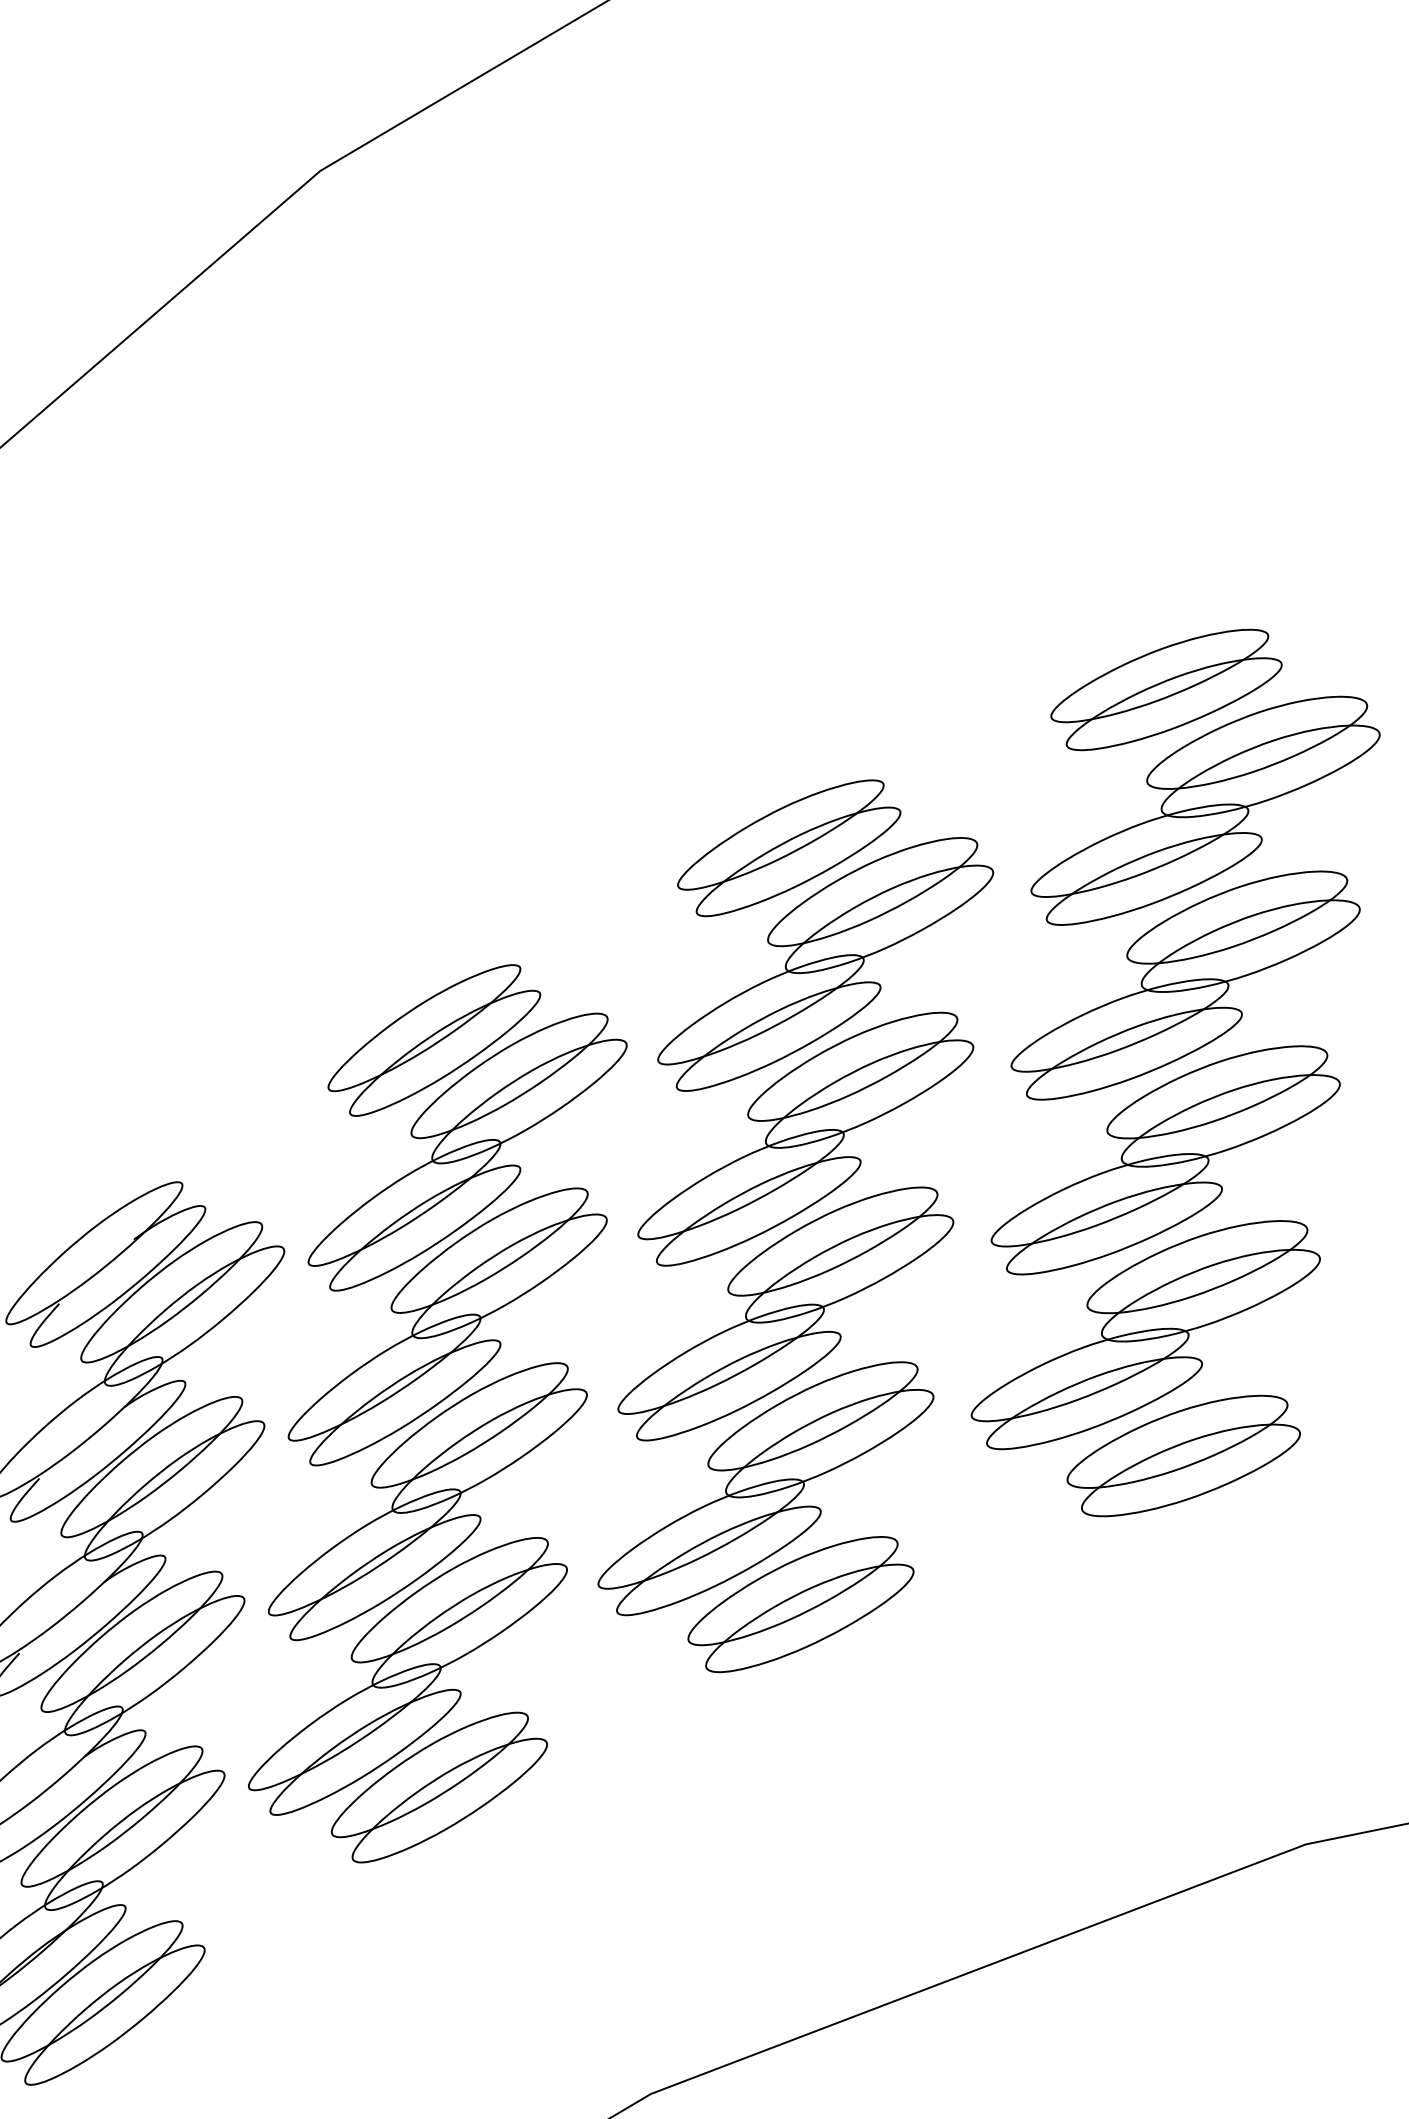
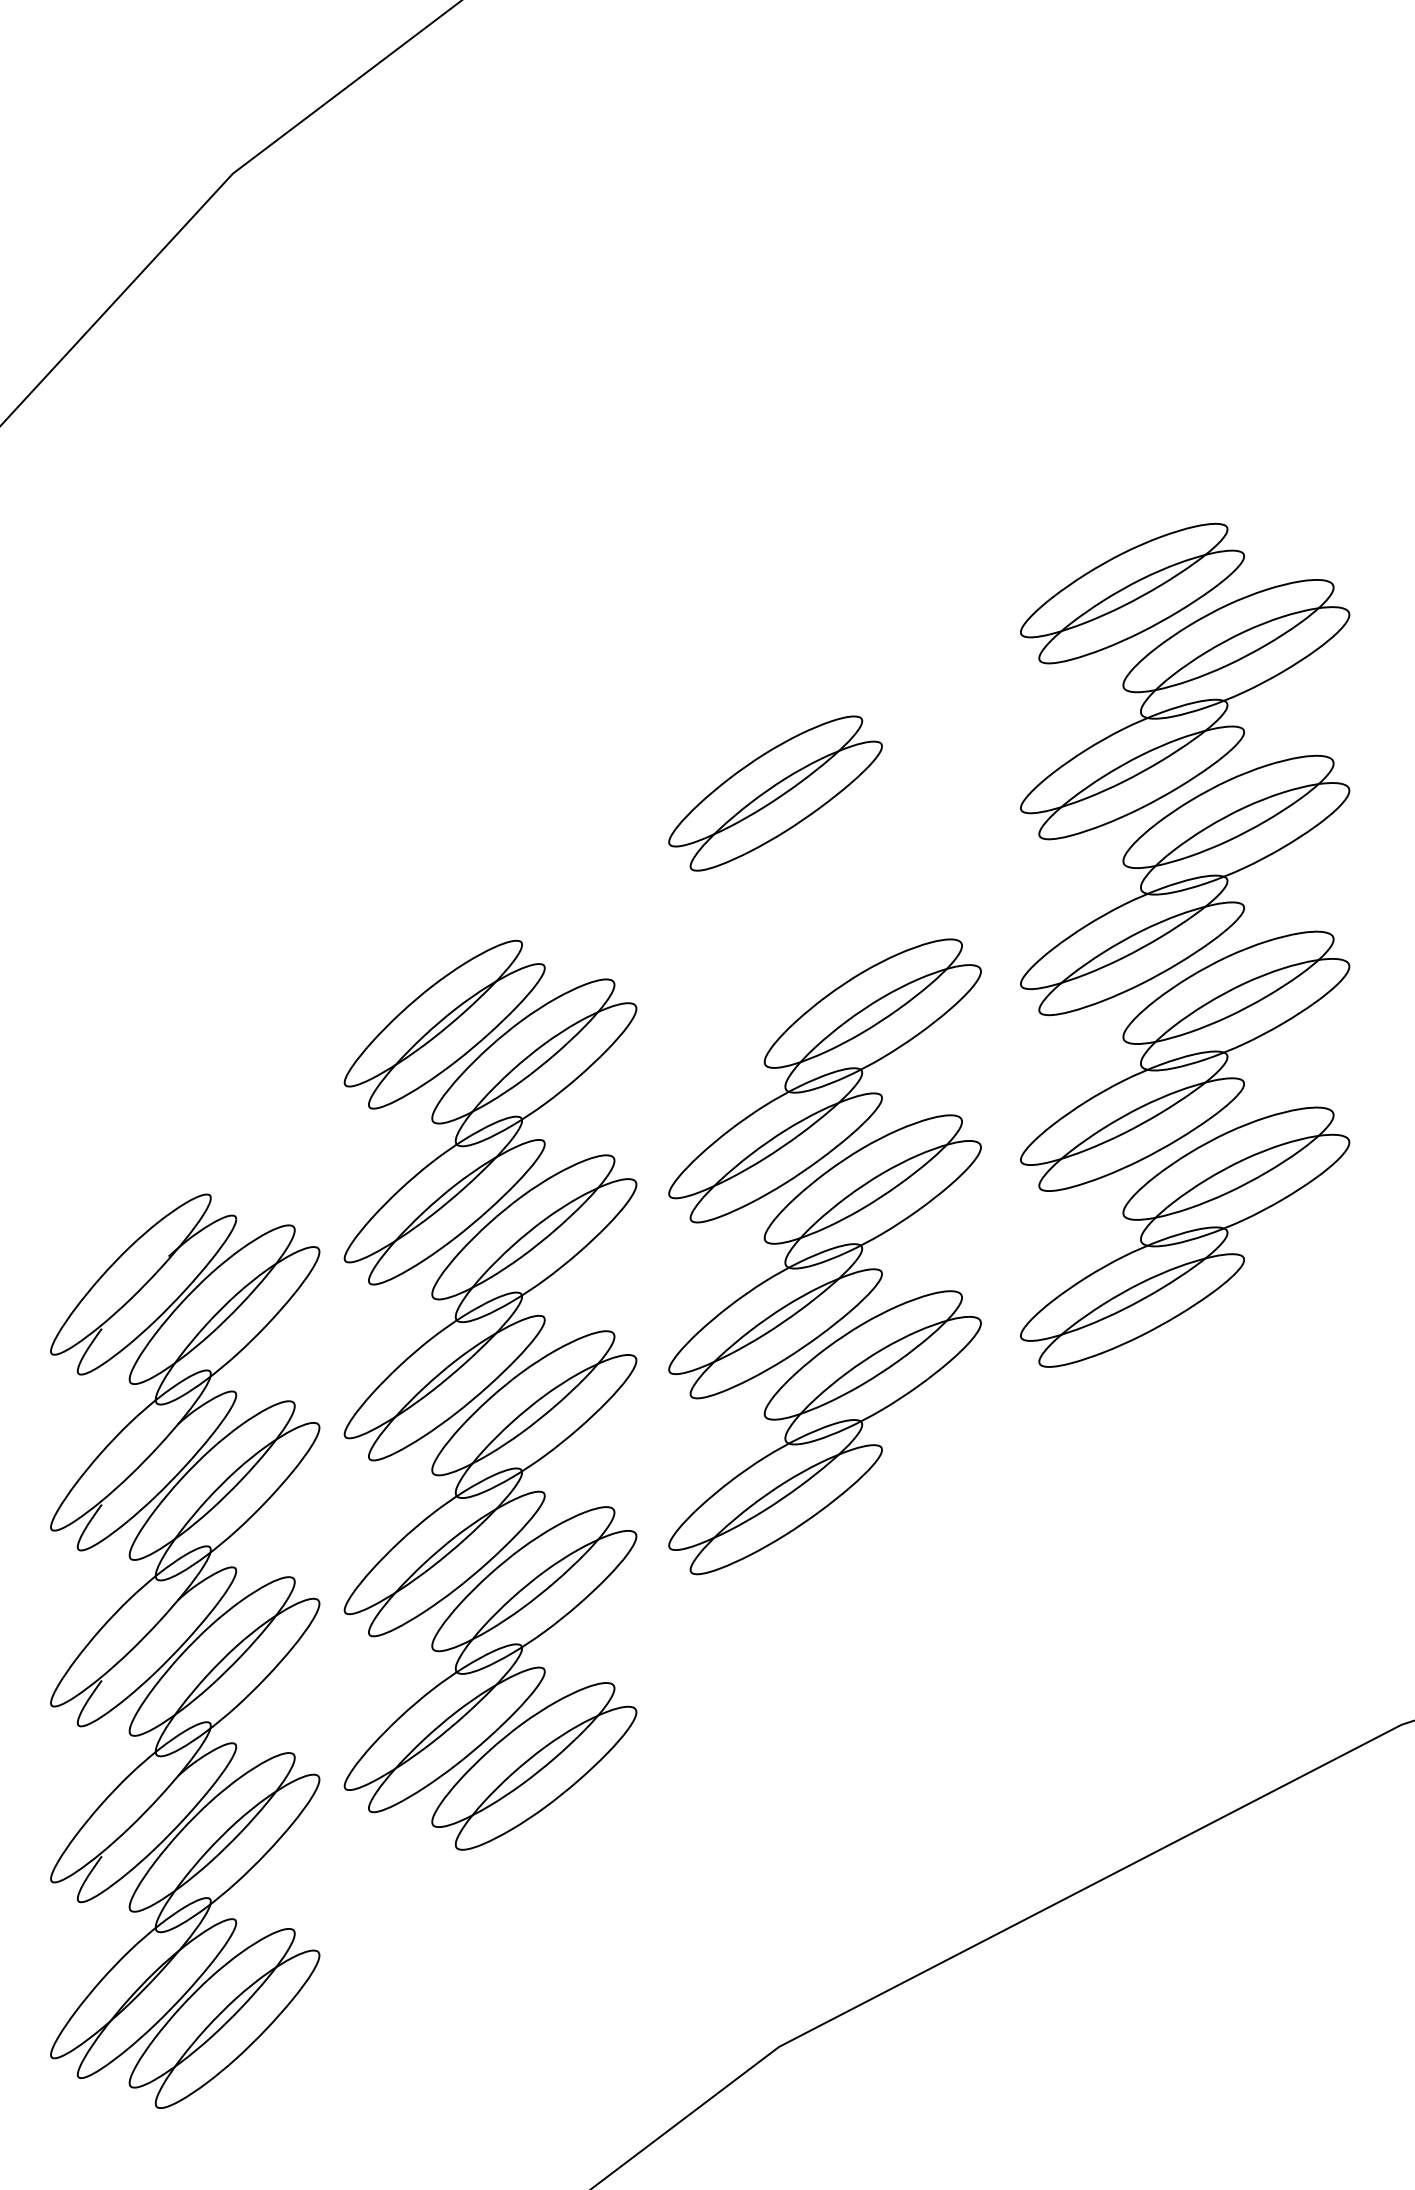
part: (825, 964) -> (824, 904), removed
part: (1184, 1455) -> (1236, 1352), removed
part: (800, 1604) -> (872, 1543), removed

